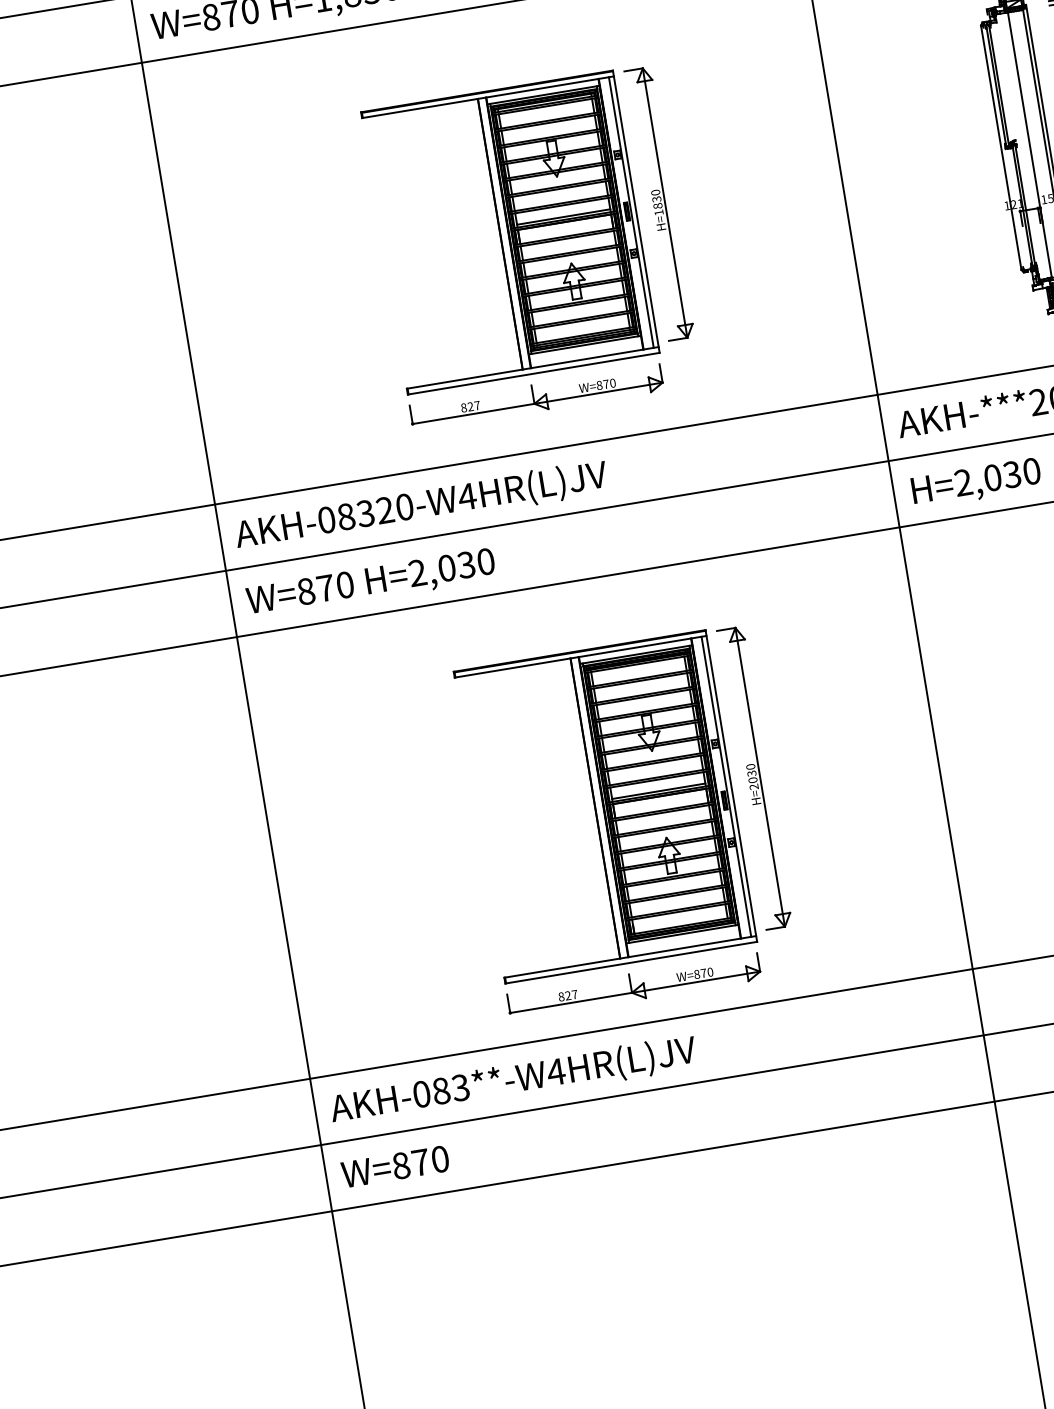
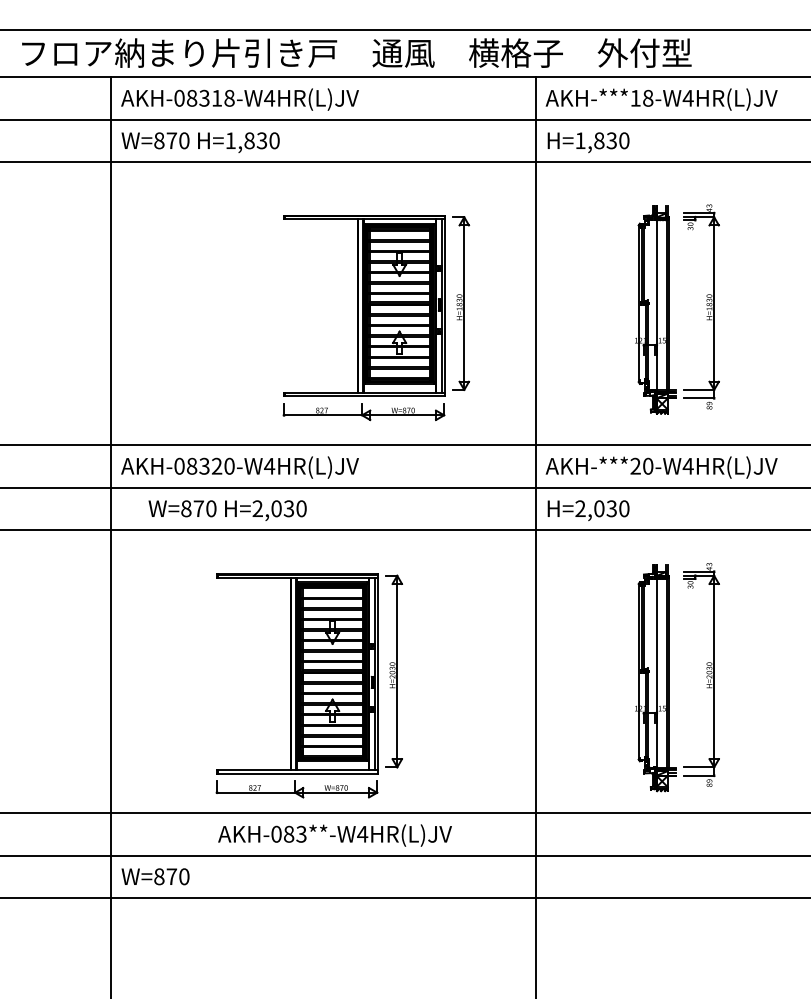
part: (531, 249) -> (376, 318), moved
text: (370, 583) -> (227, 510), moved
part: (625, 822) -> (308, 685), moved
text: (512, 1081) -> (334, 835), moved

